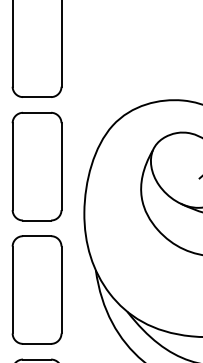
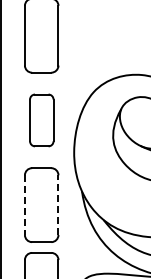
part: (36, 166) -> (41, 120), size x0.7
line: (12, 290) -> (24, 205), solid -> dashed
line: (61, 290) -> (58, 205), solid -> dashed

